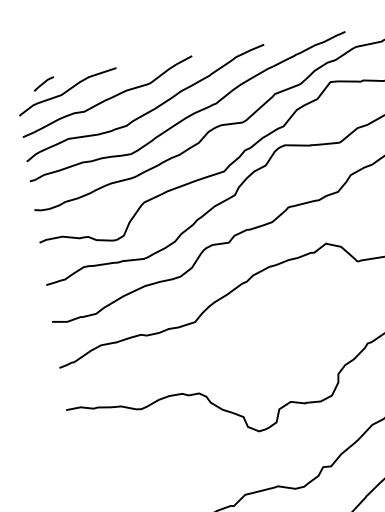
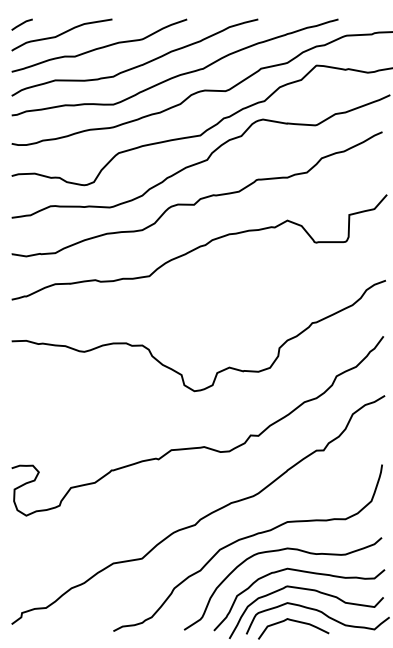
line: (43, 83) -> (21, 24), moved

